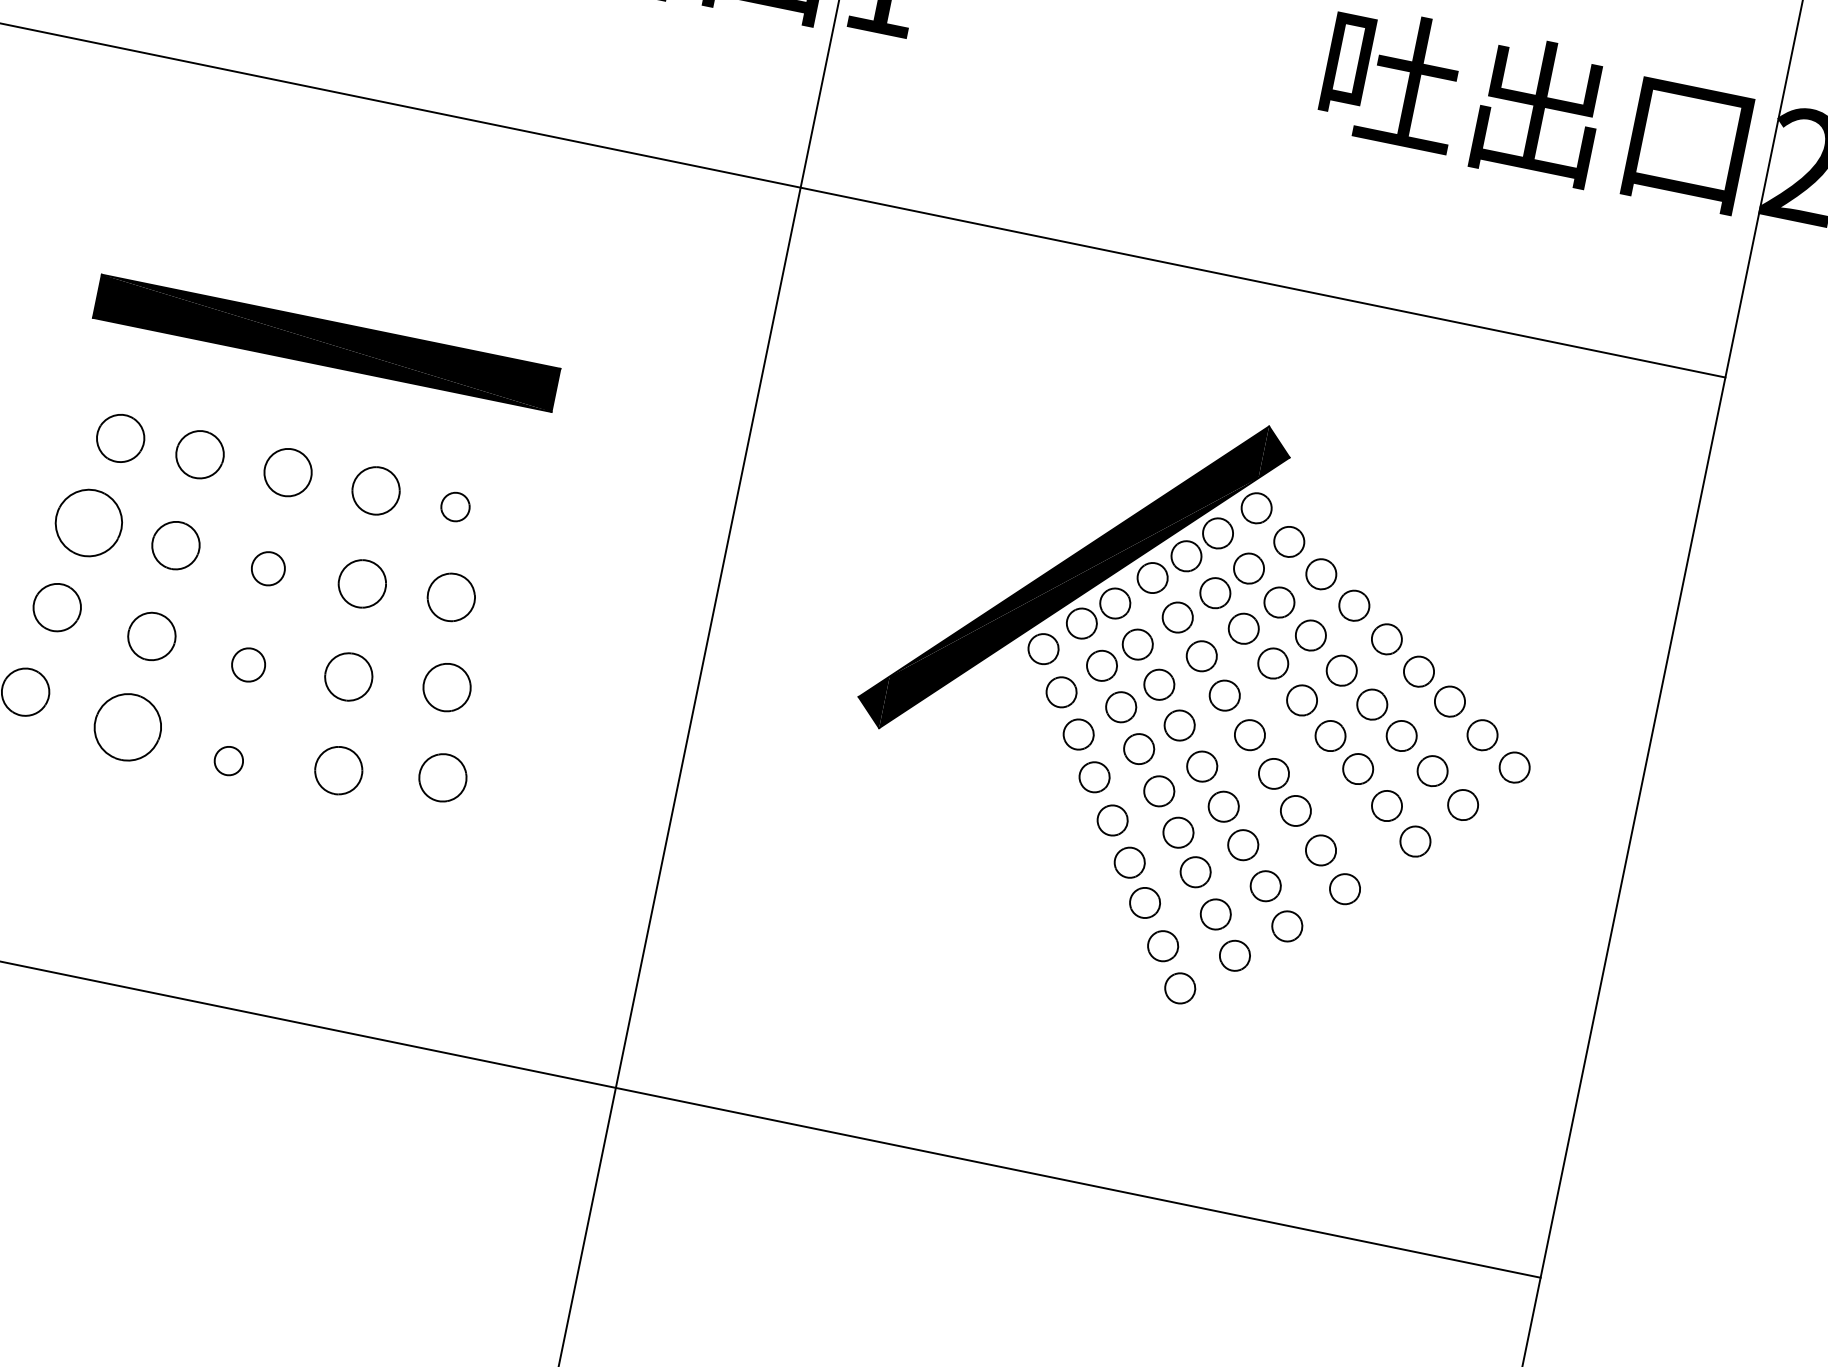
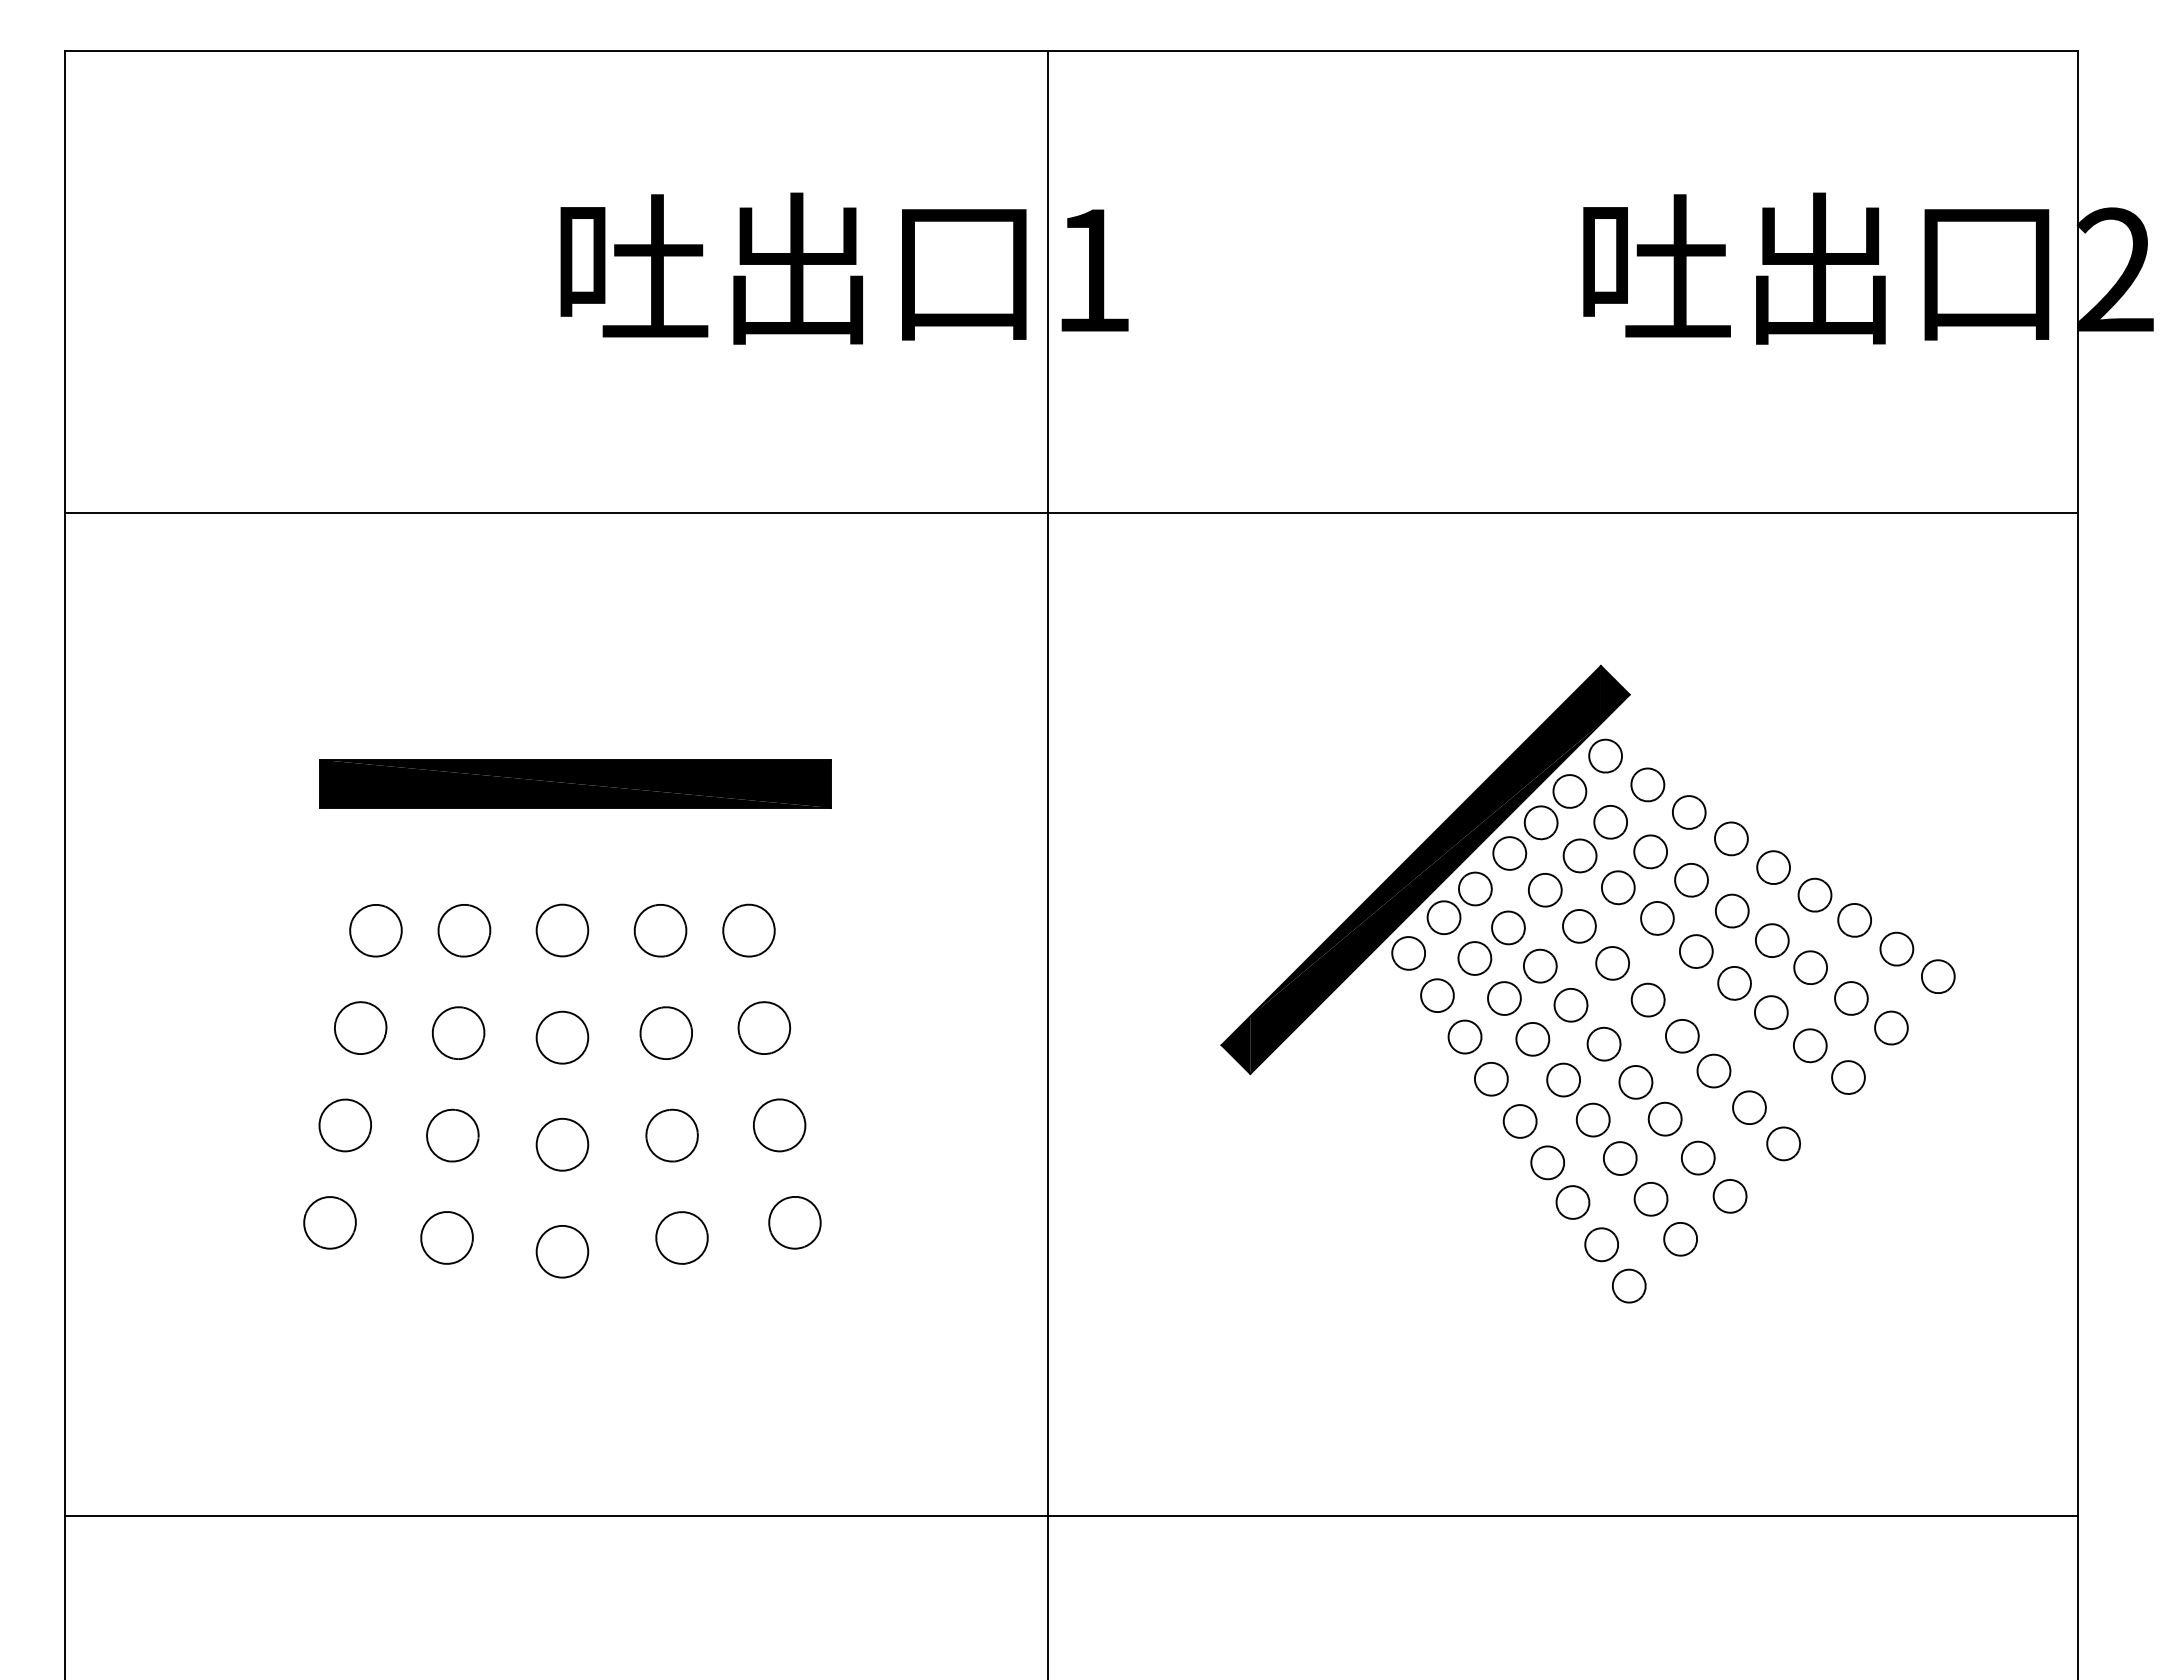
part: (455, 506) -> (748, 930), size x1.67
part: (88, 522) -> (360, 1027), size x0.71
part: (268, 568) -> (562, 1037), size x1.43
part: (248, 664) -> (562, 1144), size x1.43
part: (127, 726) -> (446, 1237), size x0.71
part: (228, 760) -> (562, 1251), size x1.67

